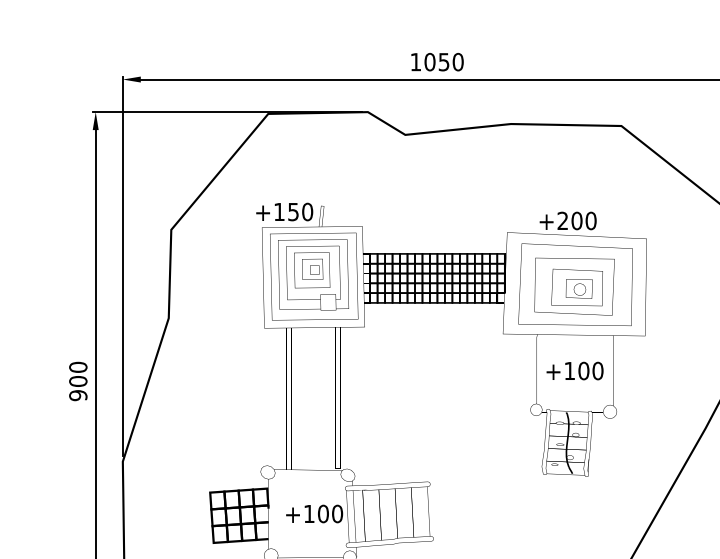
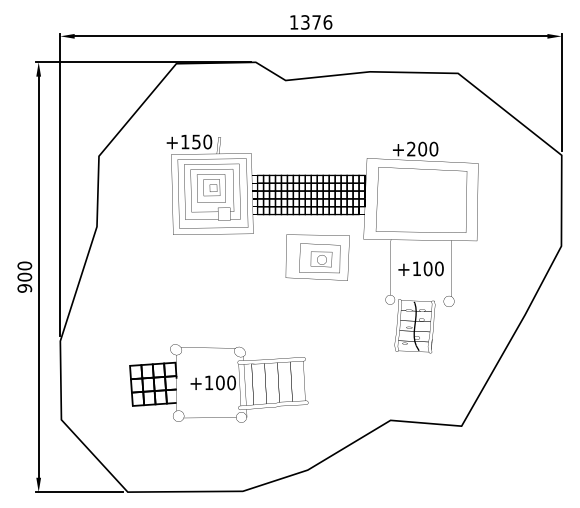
text: (443, 62) -> (316, 22), 1050 -> 1376
part: (574, 286) -> (317, 257), moved

